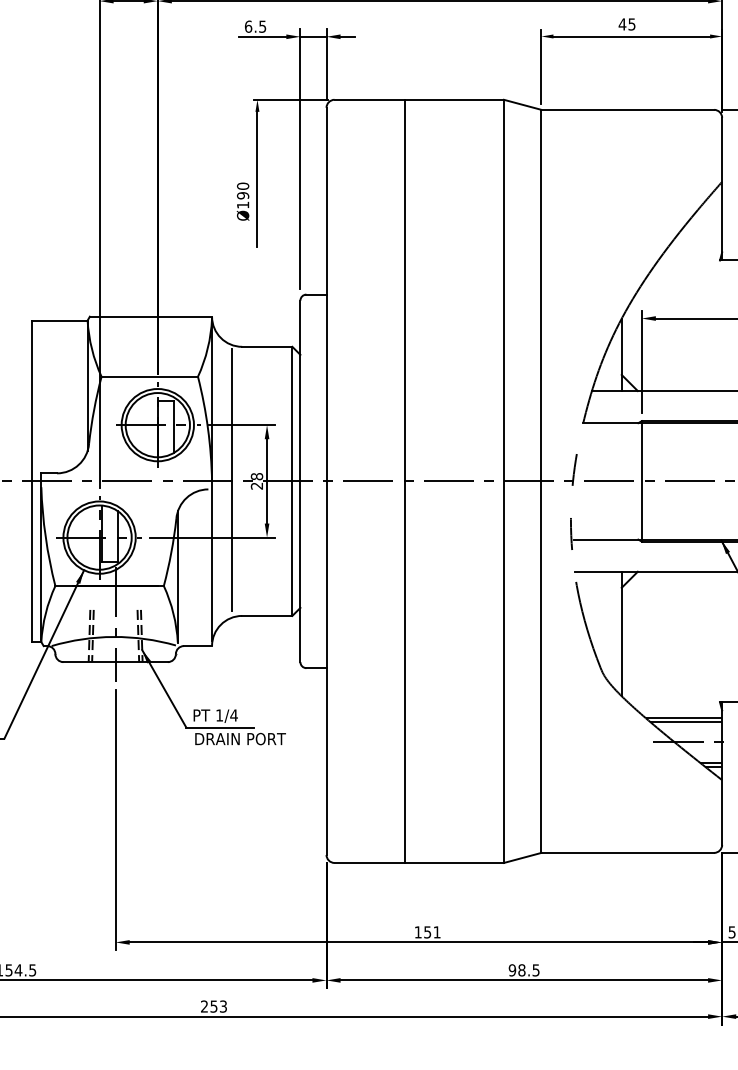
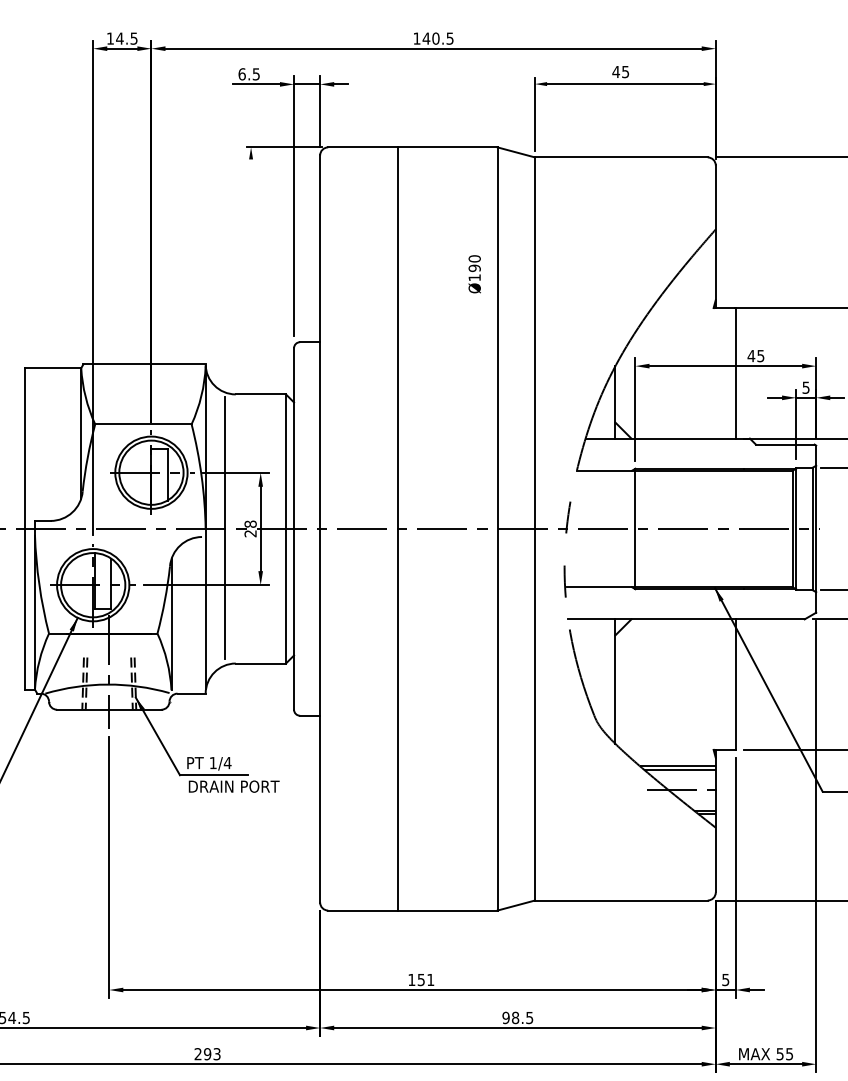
line: (257, 178) -> (251, 226), removed
text: (242, 201) -> (474, 274), moved
text: (213, 1006) -> (207, 1054), 253 -> 293

